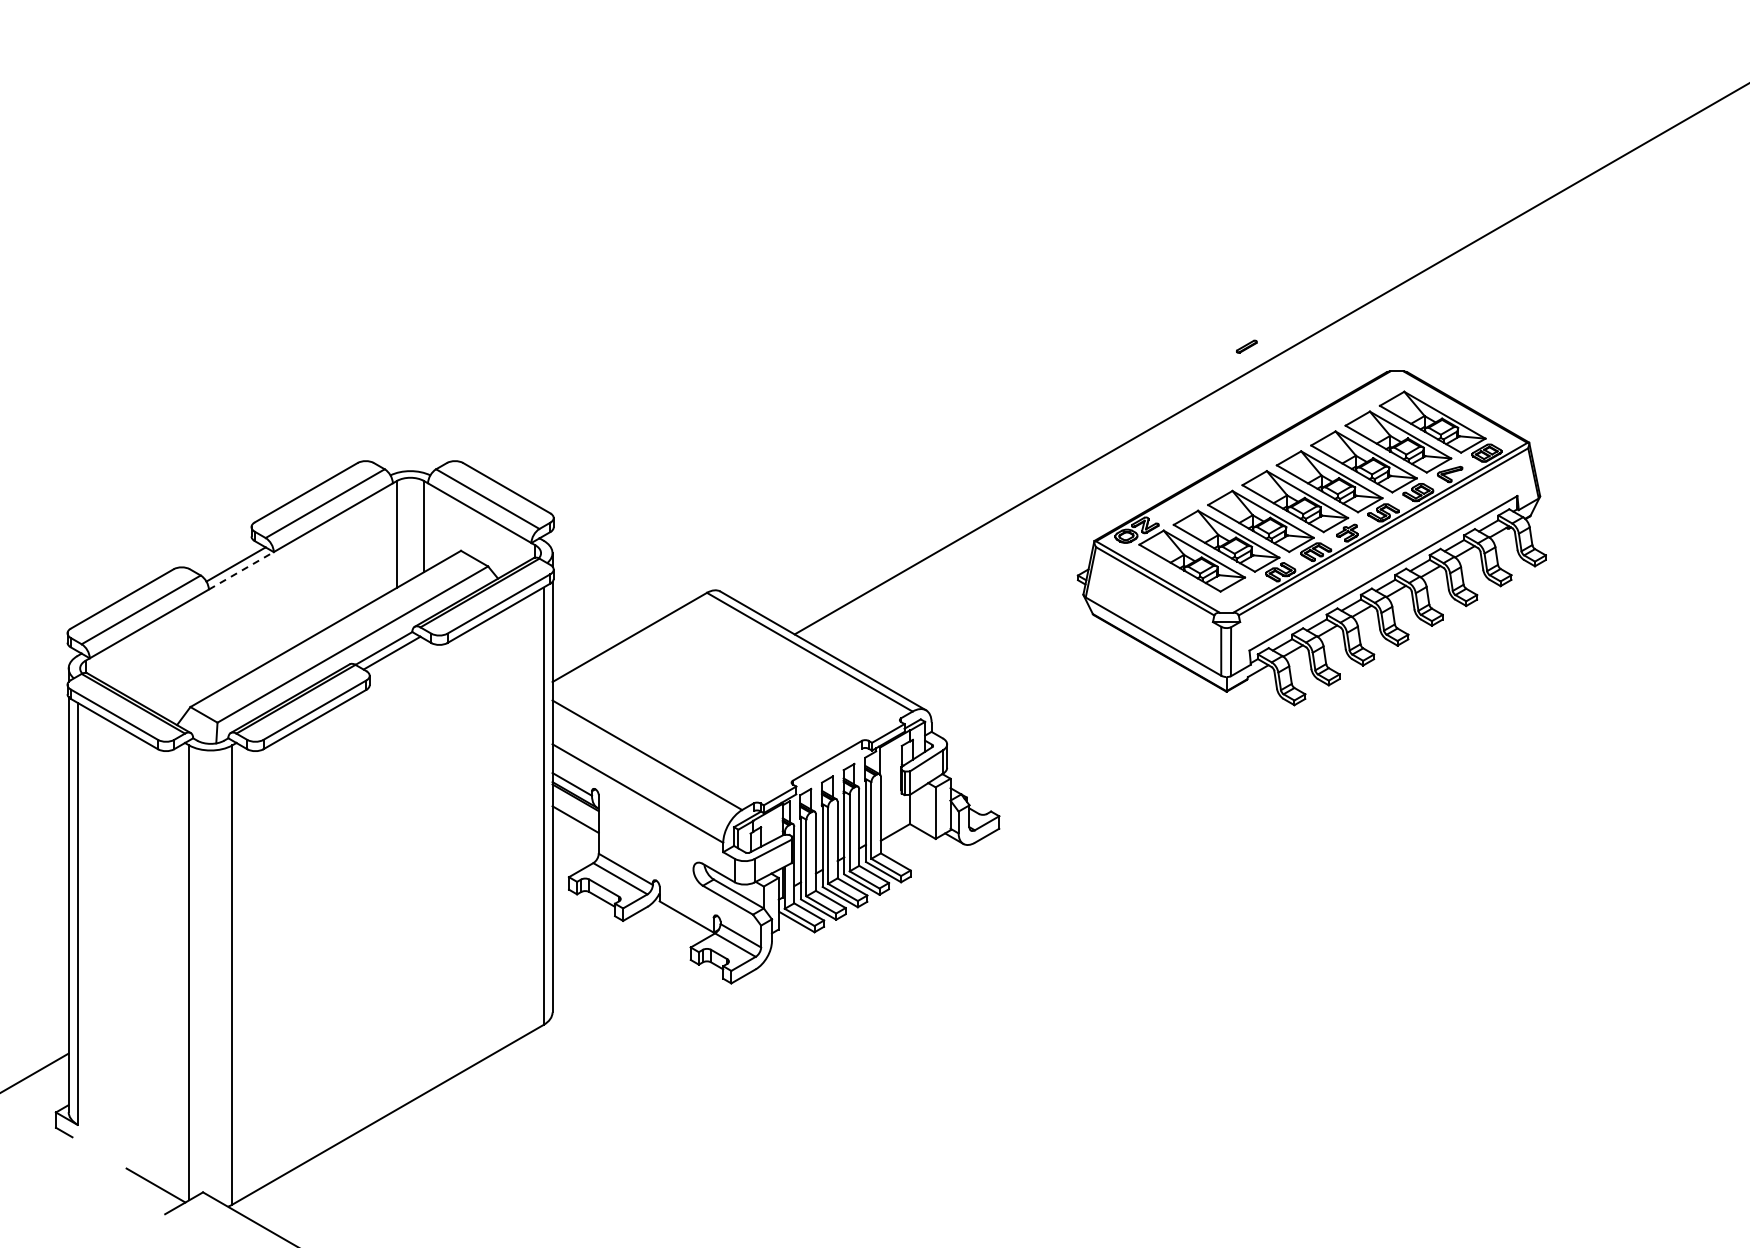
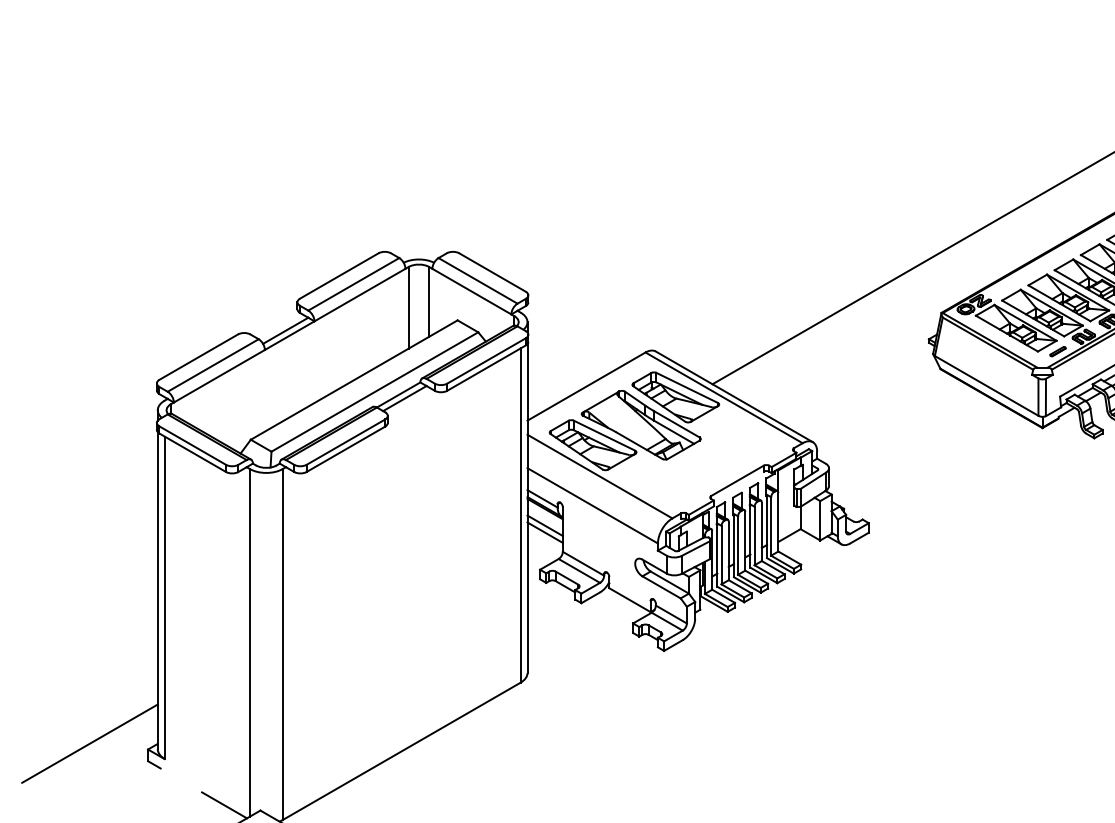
part: (1246, 346) -> (1057, 351), moved
line: (241, 570) -> (289, 335), dashed -> solid
part: (692, 682) -> (634, 420), added
line: (575, 828) -> (545, 532), added

